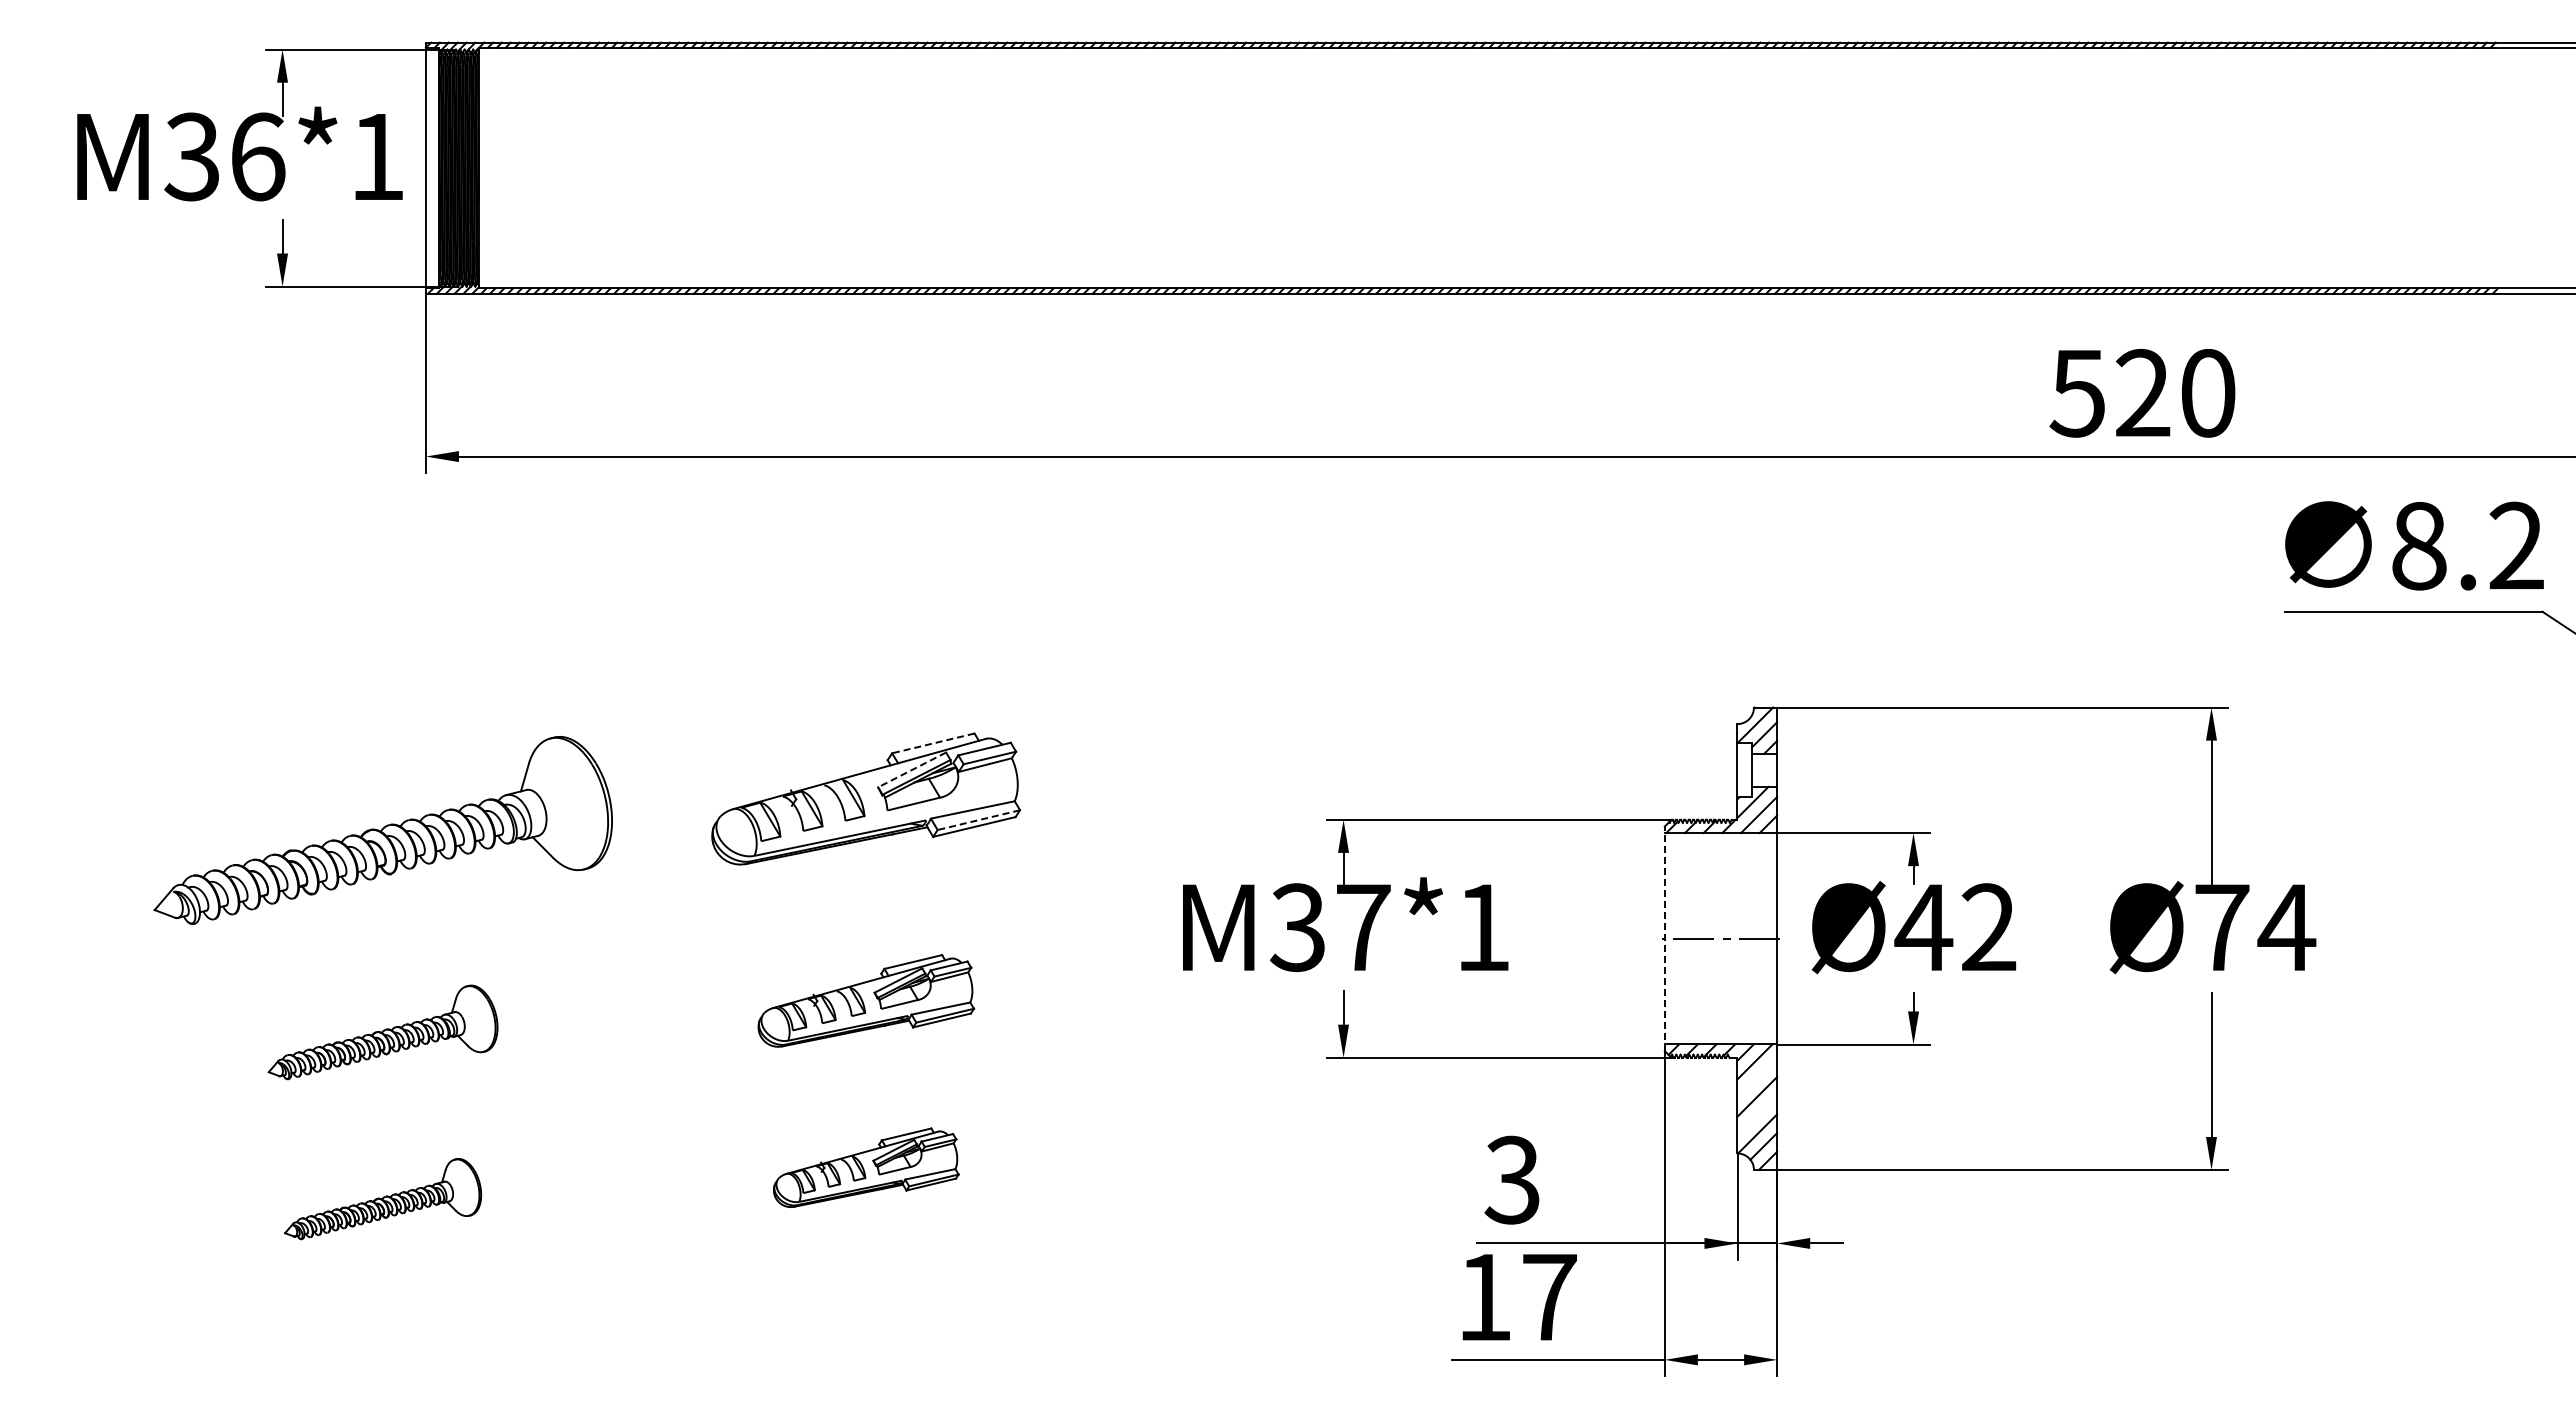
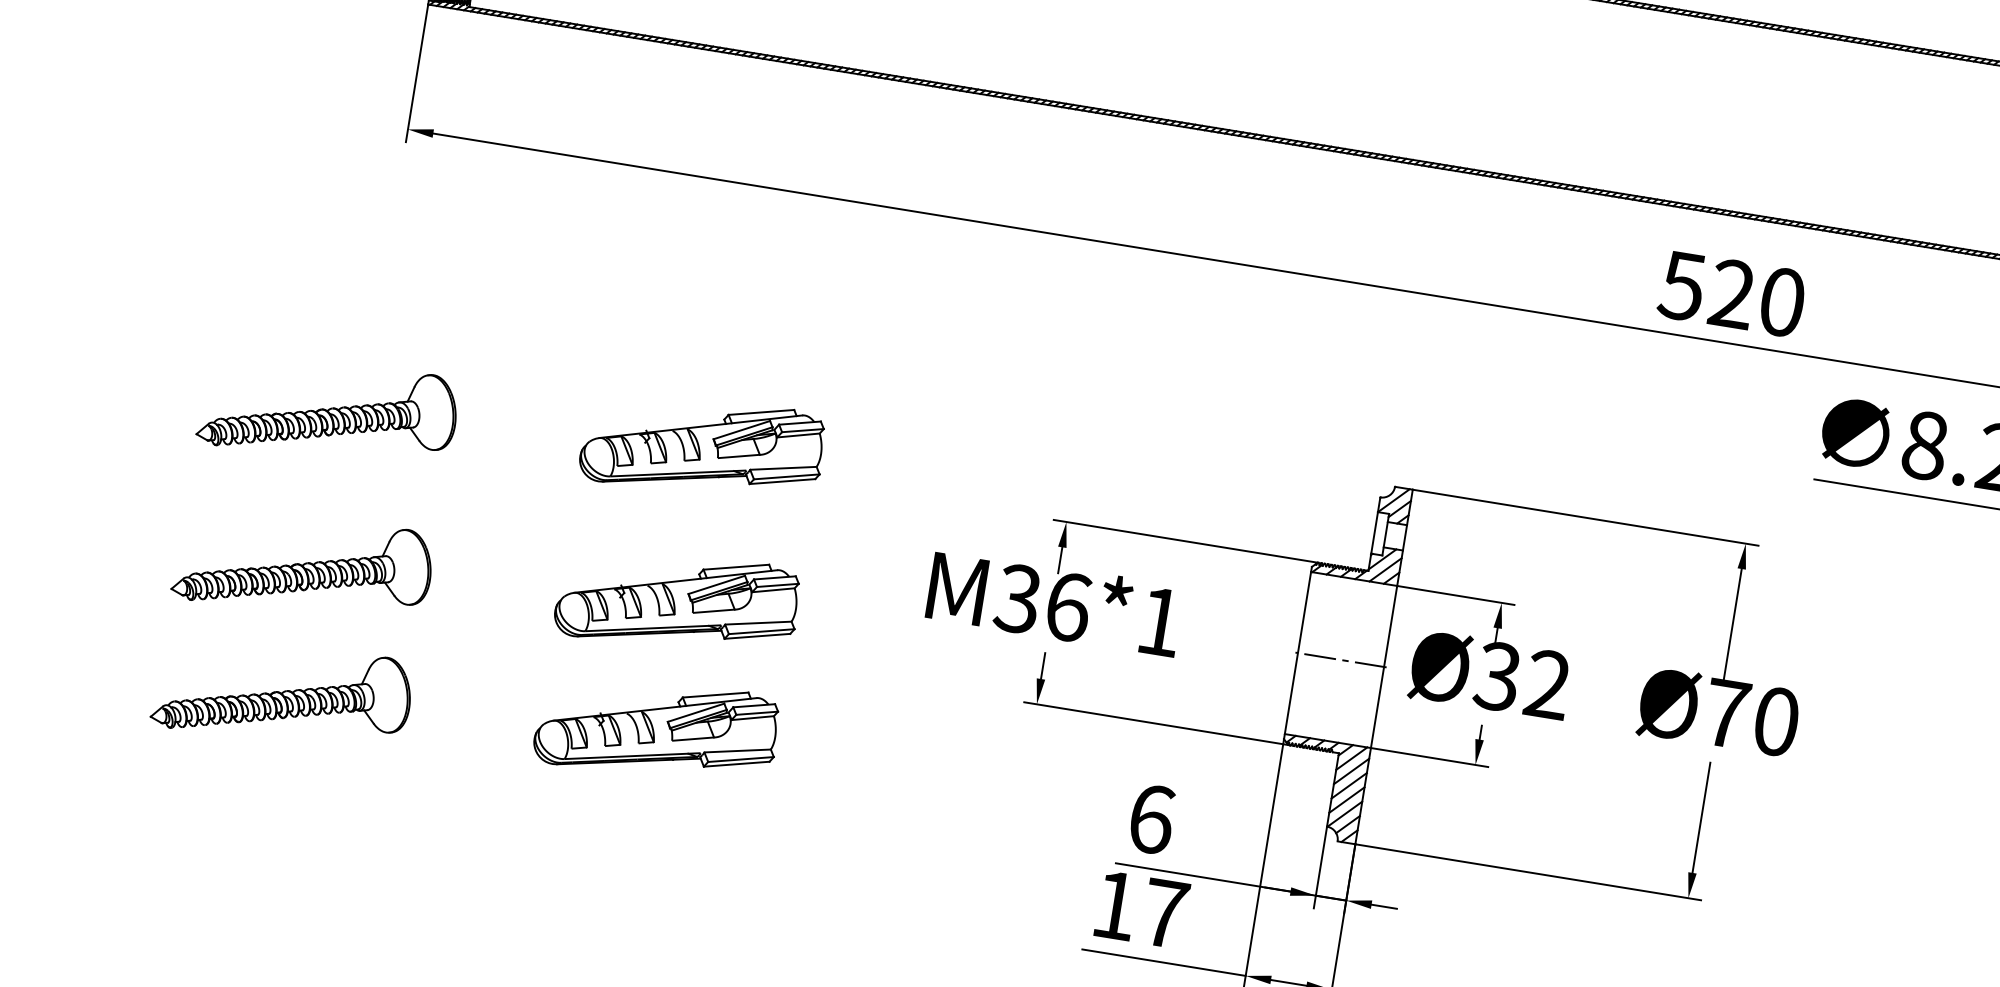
line: (932, 743) -> (760, 412), dashed -> solid
line: (911, 770) -> (741, 430), dashed -> solid
line: (978, 820) -> (786, 477), dashed -> solid
part: (382, 830) -> (328, 410), size x0.71
text: (1364, 927) -> (1069, 607), M37*1 -> M36*1
text: (1923, 927) -> (1497, 676), Ø42 -> Ø32
text: (2286, 927) -> (1776, 721), Ø74 -> Ø70
line: (1664, 938) -> (1297, 652), dashed -> solid
part: (866, 1000) -> (678, 601), size x1.43
part: (382, 1032) -> (303, 565), size x1.43
line: (1757, 1078) -> (1351, 771), added
line: (1757, 1115) -> (1347, 800), added
part: (866, 1167) -> (657, 729), size x1.67
text: (1512, 1179) -> (1151, 818), 3 -> 6
part: (382, 1198) -> (282, 692), size x1.67

